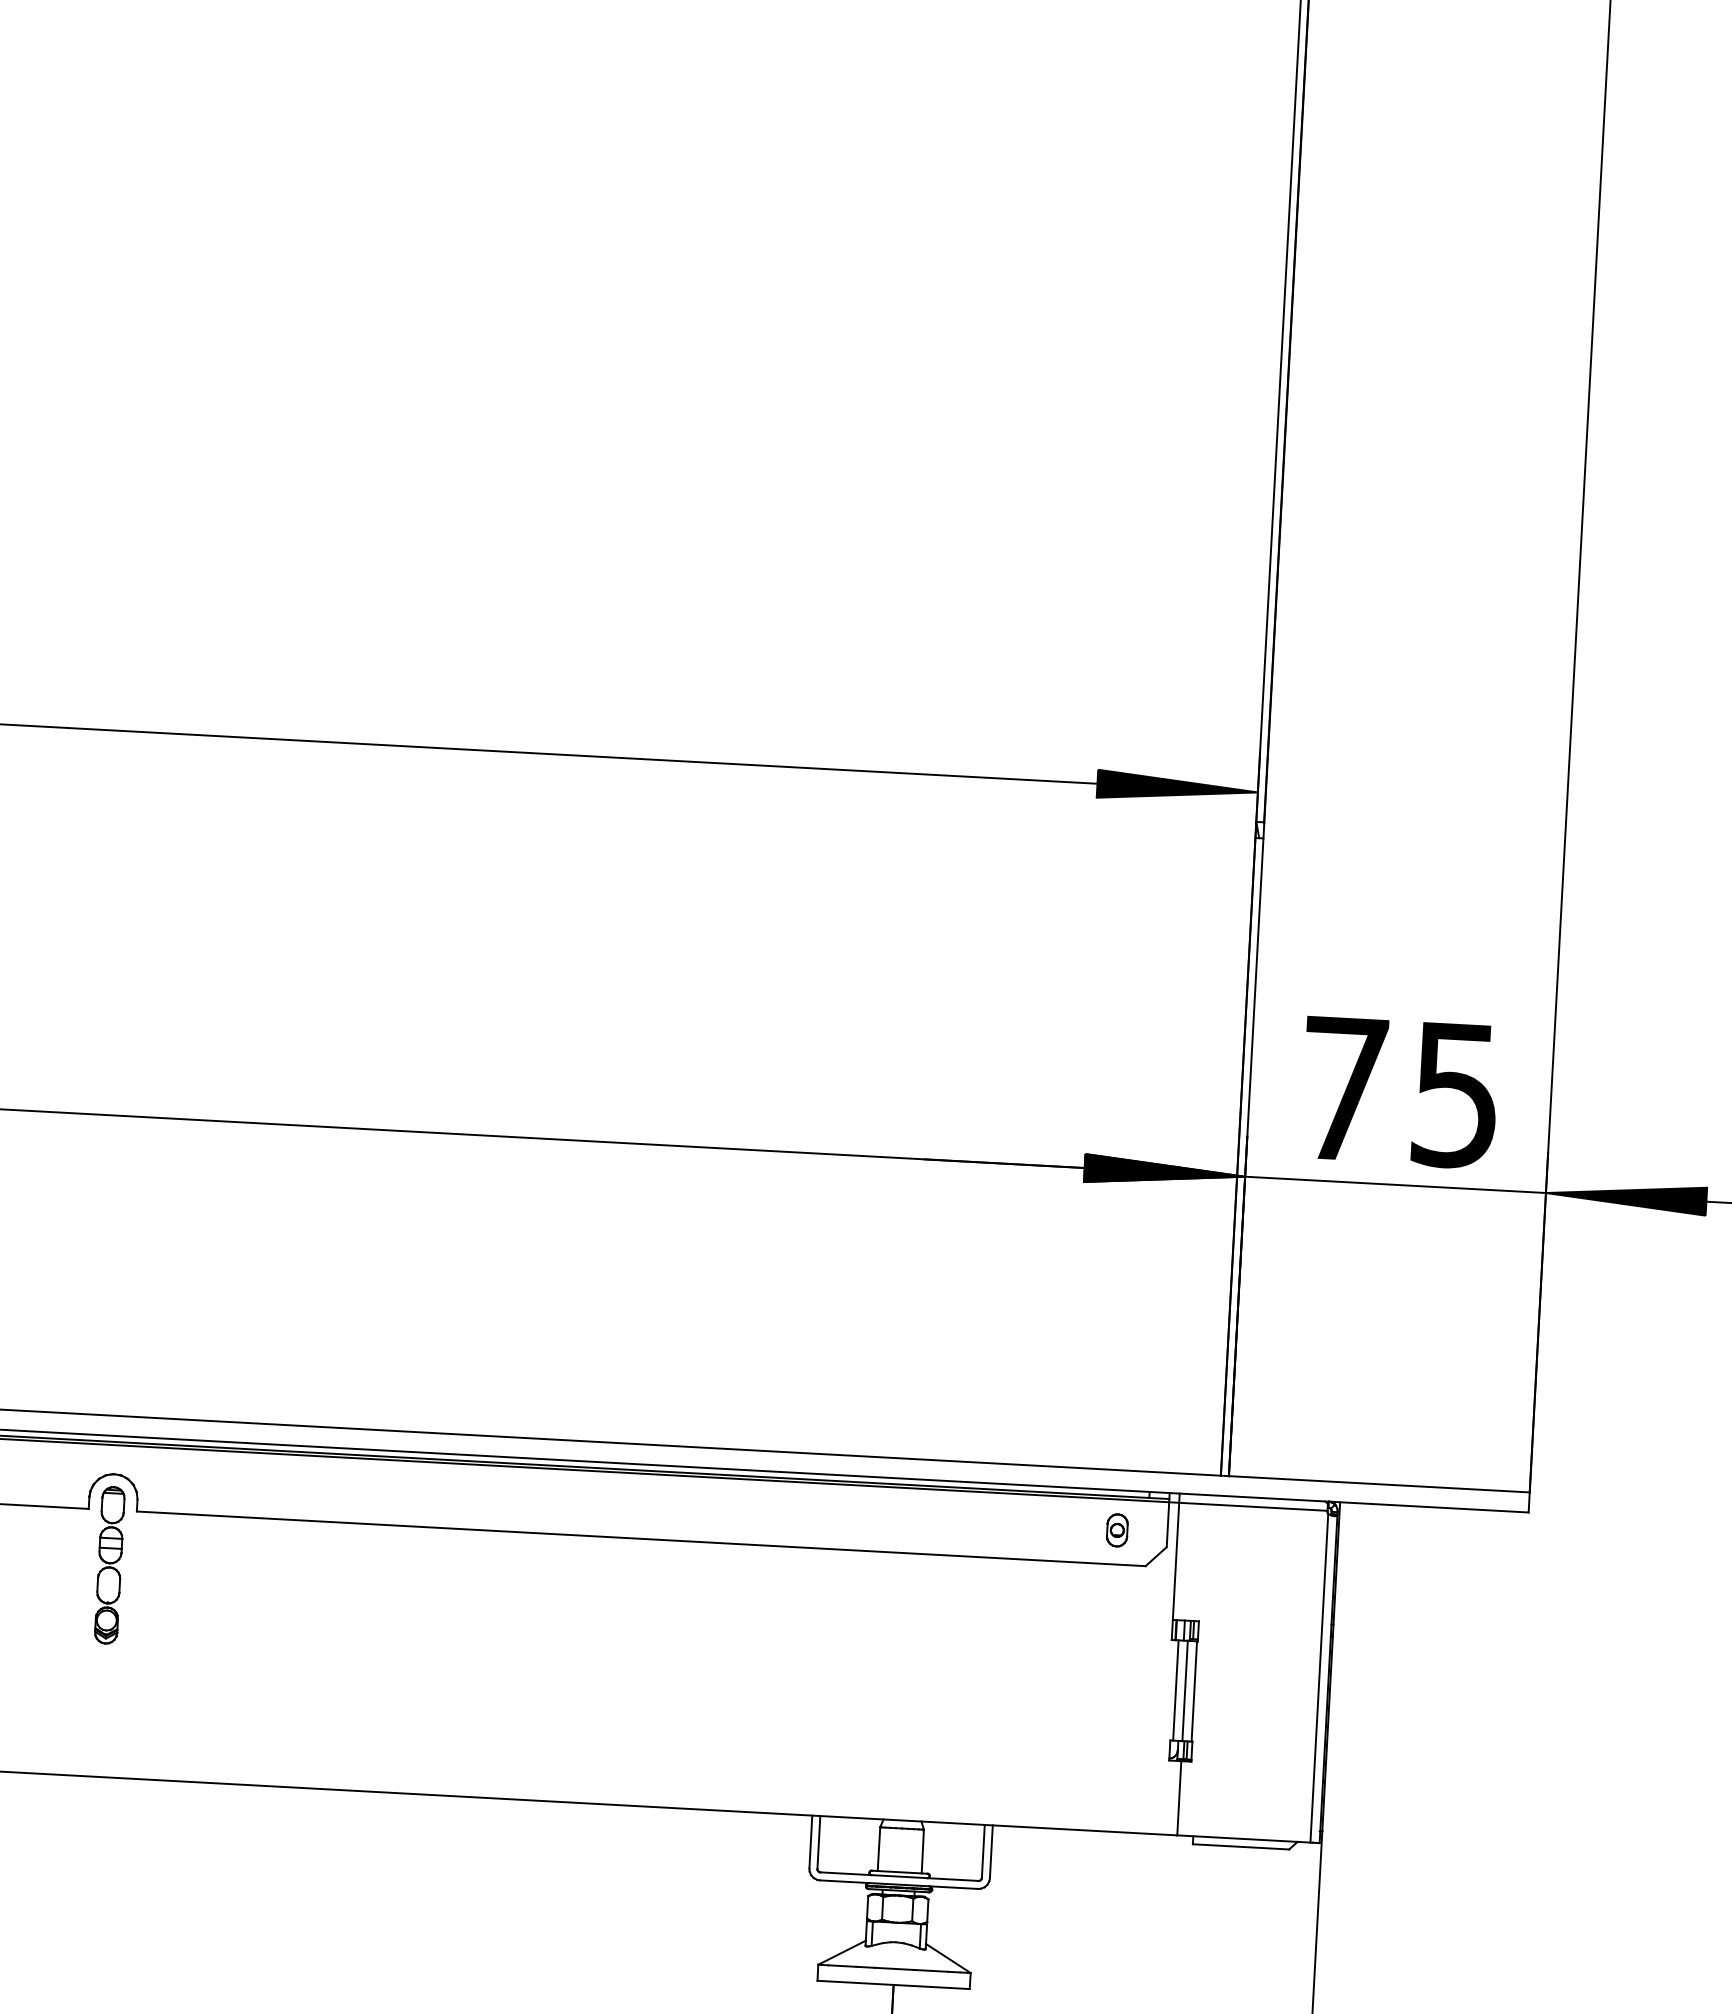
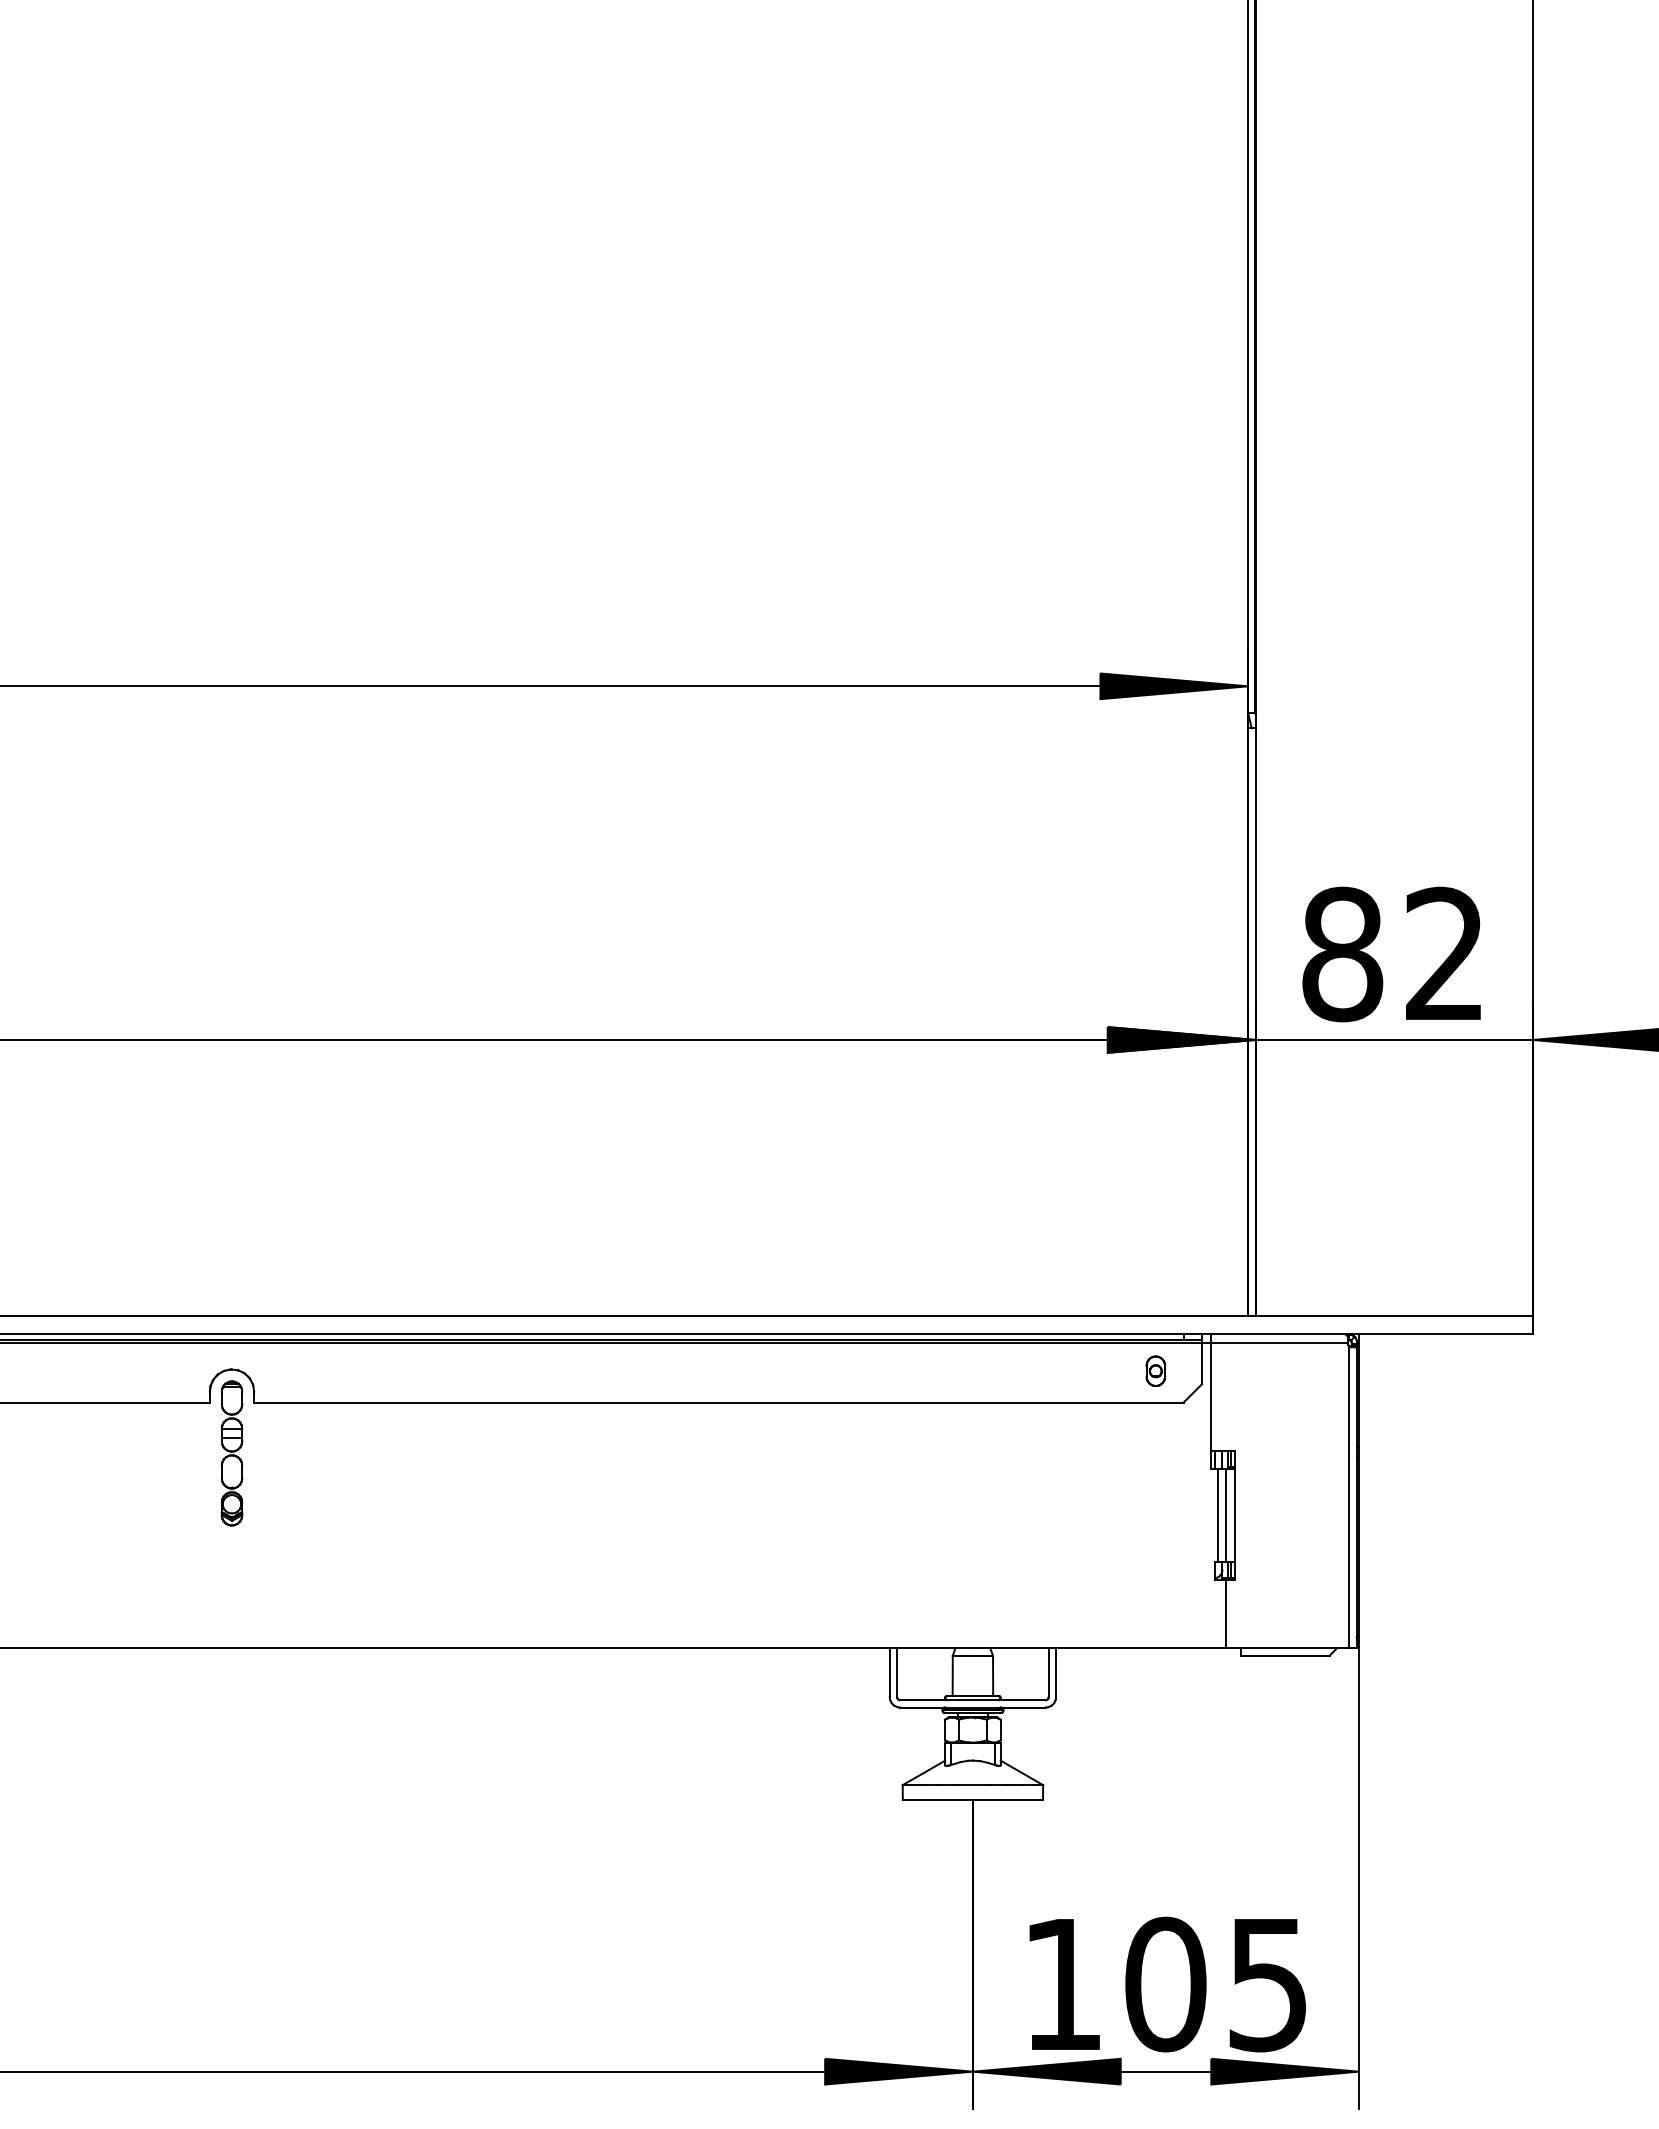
text: (1398, 1092) -> (1392, 954), 75 -> 82

